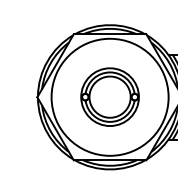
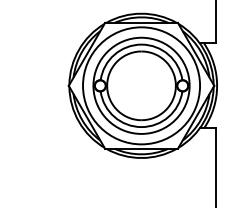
part: (110, 96) -> (141, 85), size x1.67

